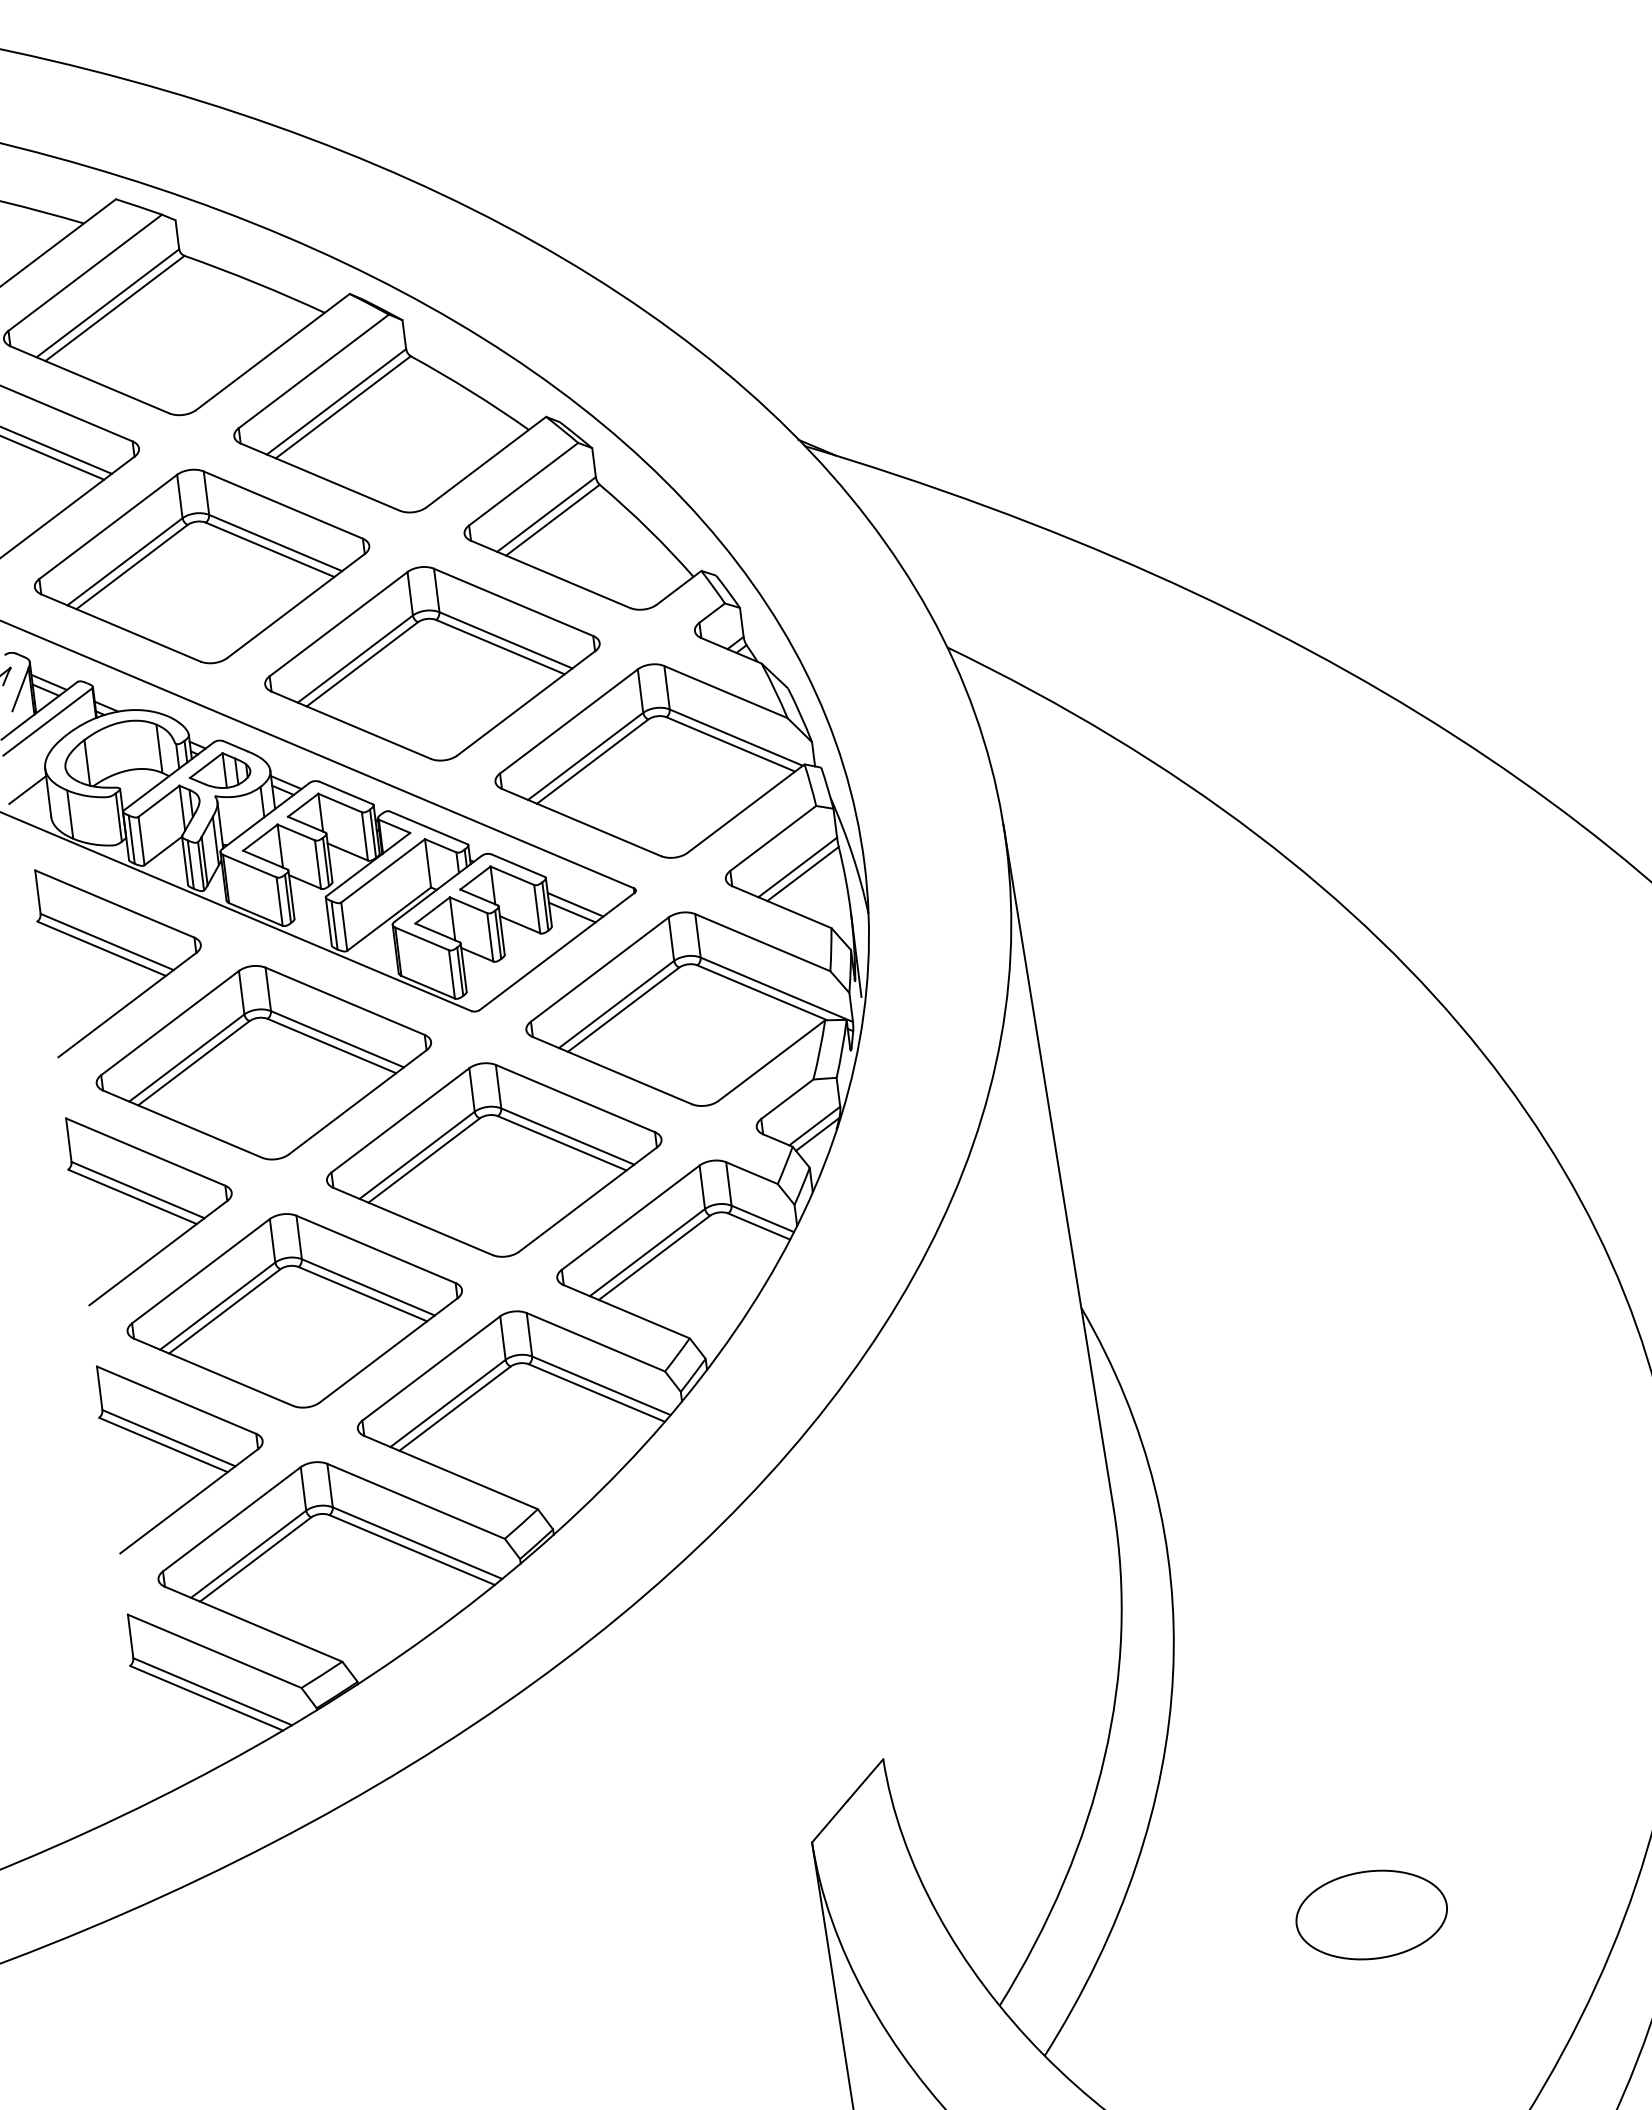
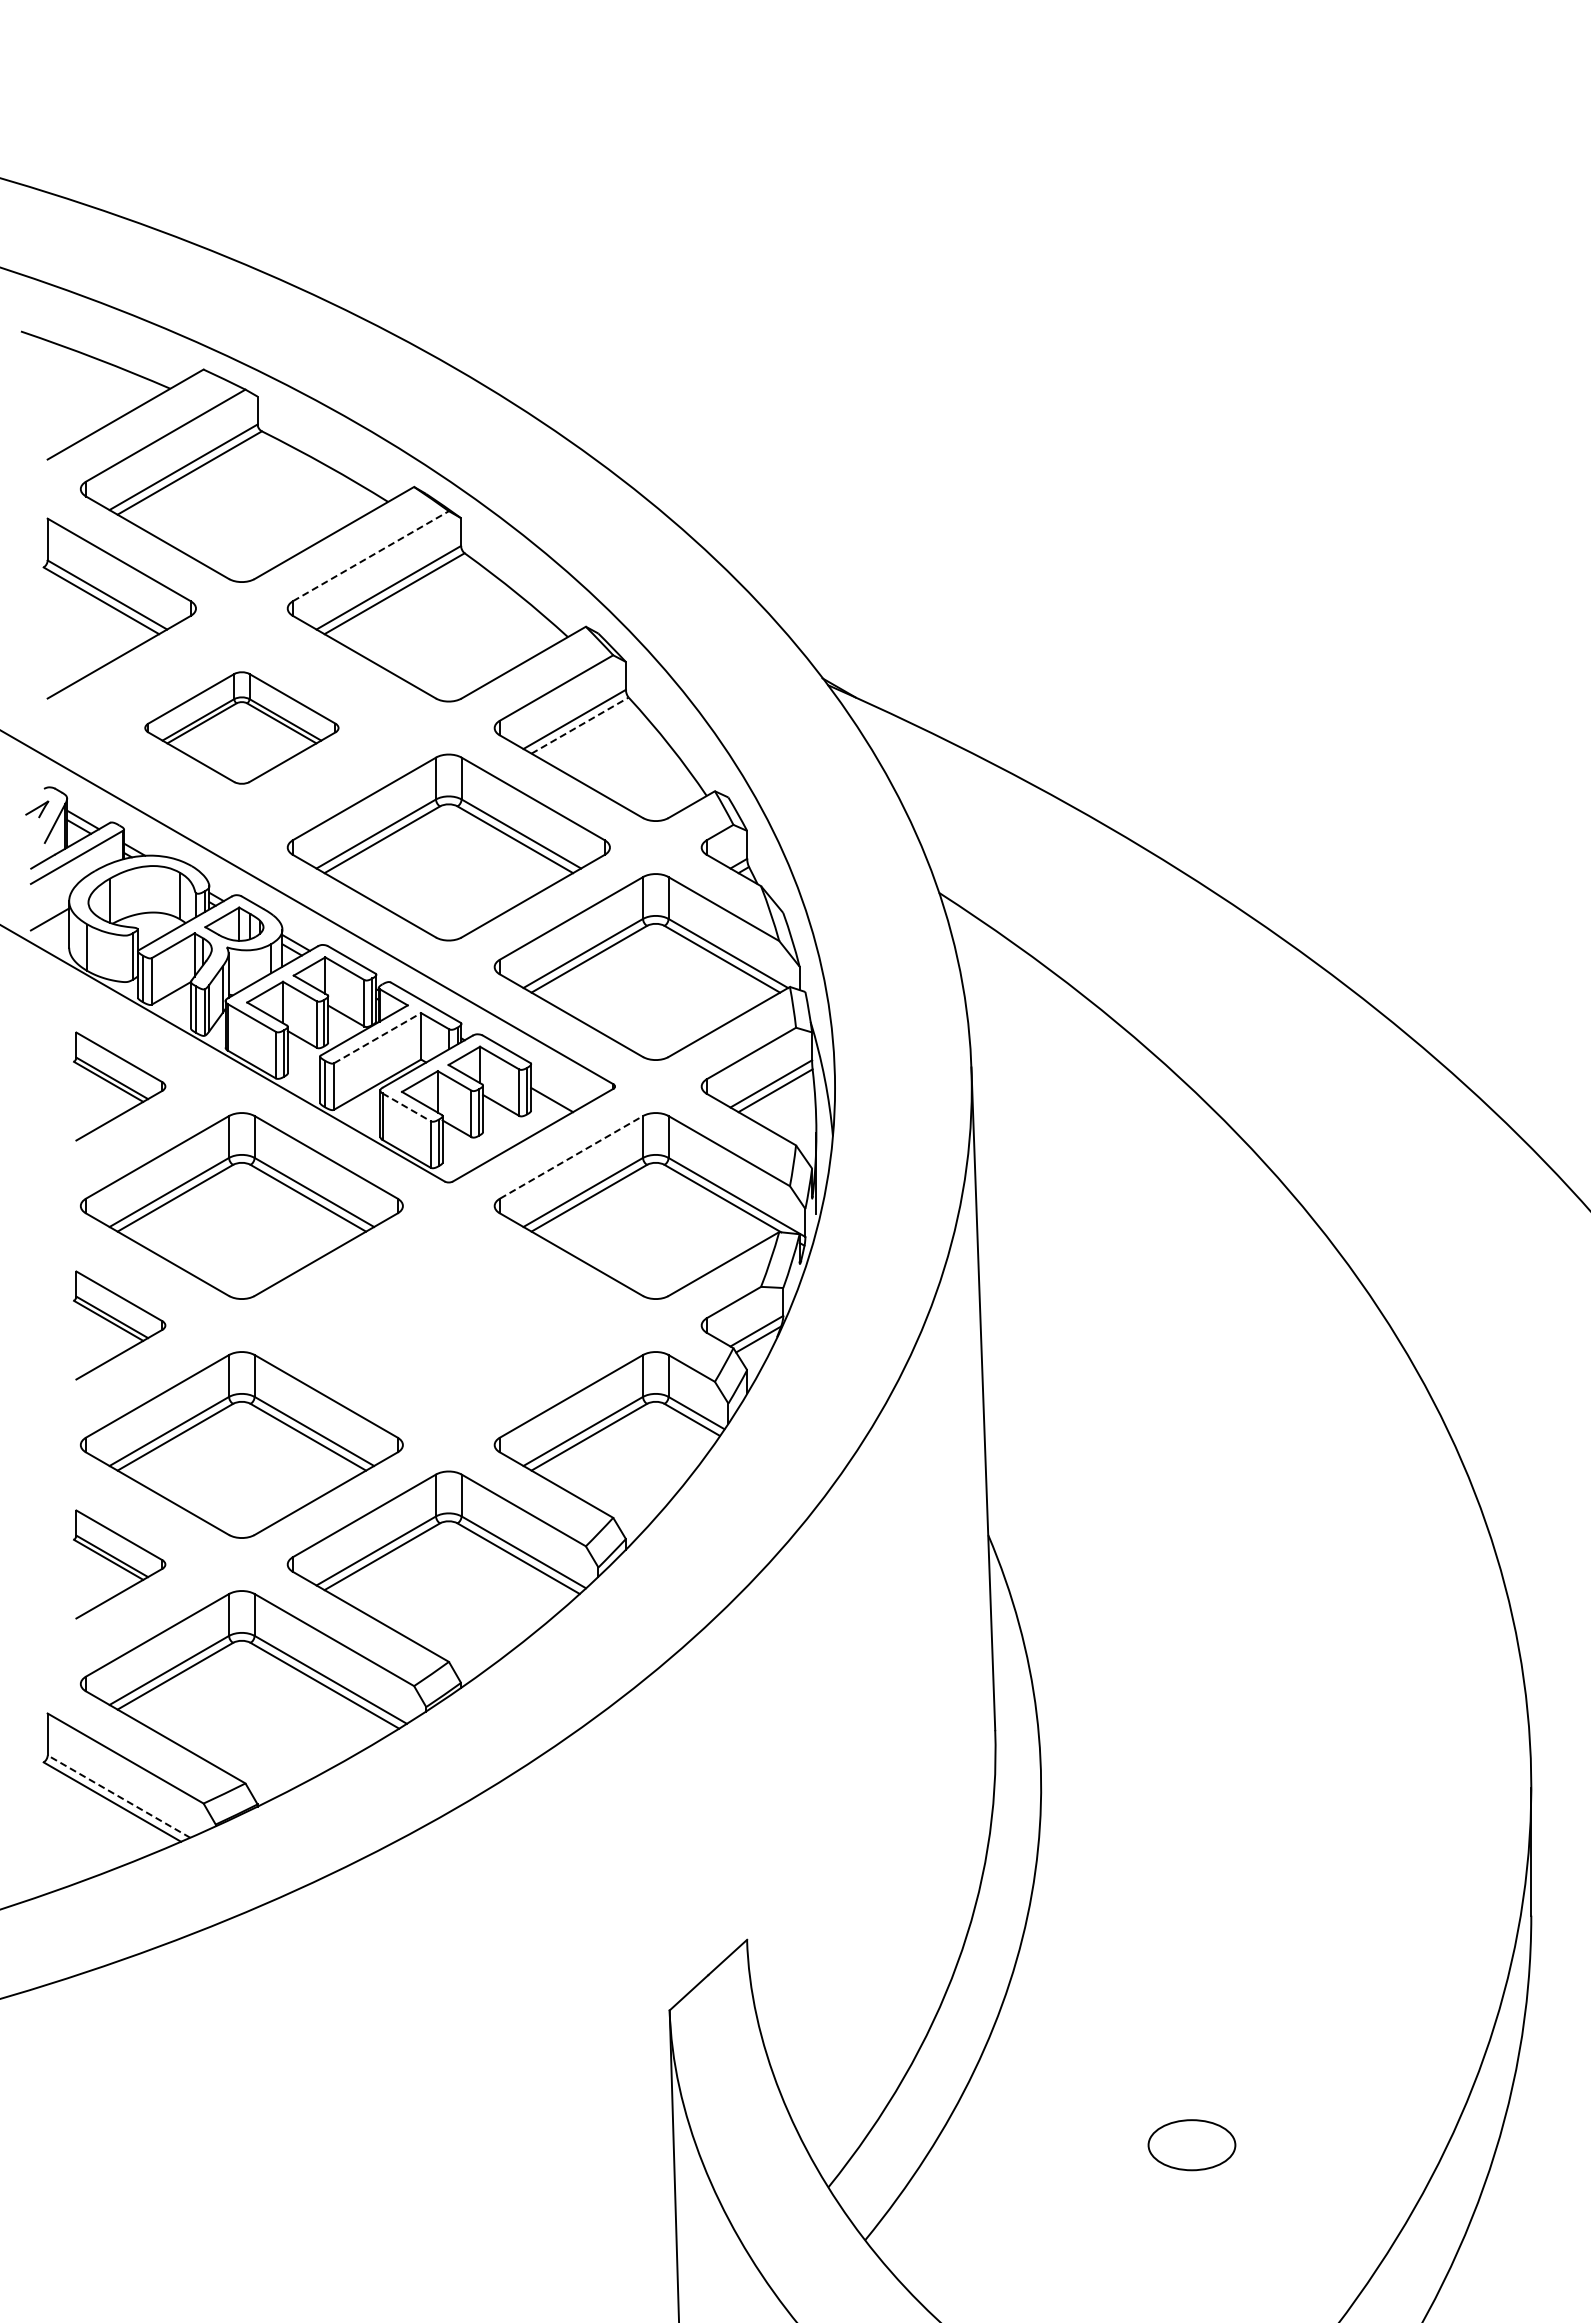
line: (314, 370) -> (371, 555), solid -> dashed
line: (553, 520) -> (580, 725), solid -> dashed
part: (201, 565) -> (241, 727), size x0.6
line: (383, 870) -> (378, 1037), solid -> dashed
line: (575, 904) -> (556, 1092), removed
line: (422, 939) -> (406, 1107), solid -> dashed
part: (121, 954) -> (119, 1086), size x0.6
line: (599, 969) -> (571, 1157), solid -> dashed
part: (493, 1160) -> (448, 1325), removed
part: (152, 1202) -> (119, 1325), size x0.6
part: (183, 1450) -> (119, 1564), size x0.6
line: (212, 1691) -> (118, 1796), solid -> dashed
part: (1371, 1914) -> (1191, 2144), size x0.6

